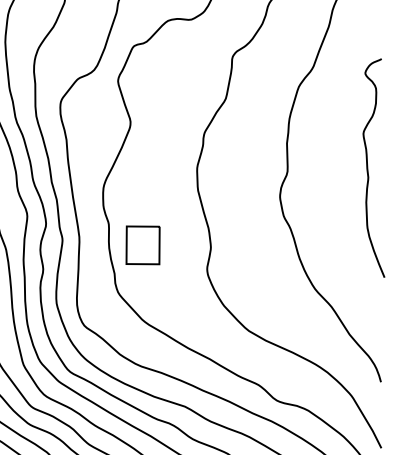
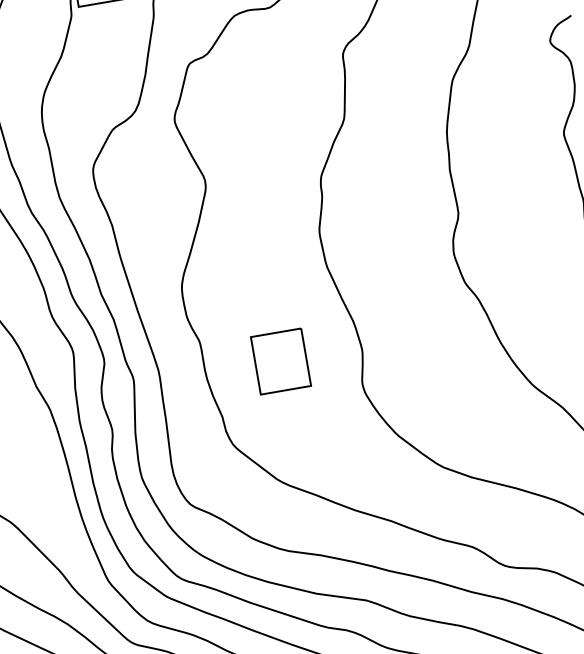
part: (142, 245) -> (280, 361), moved

